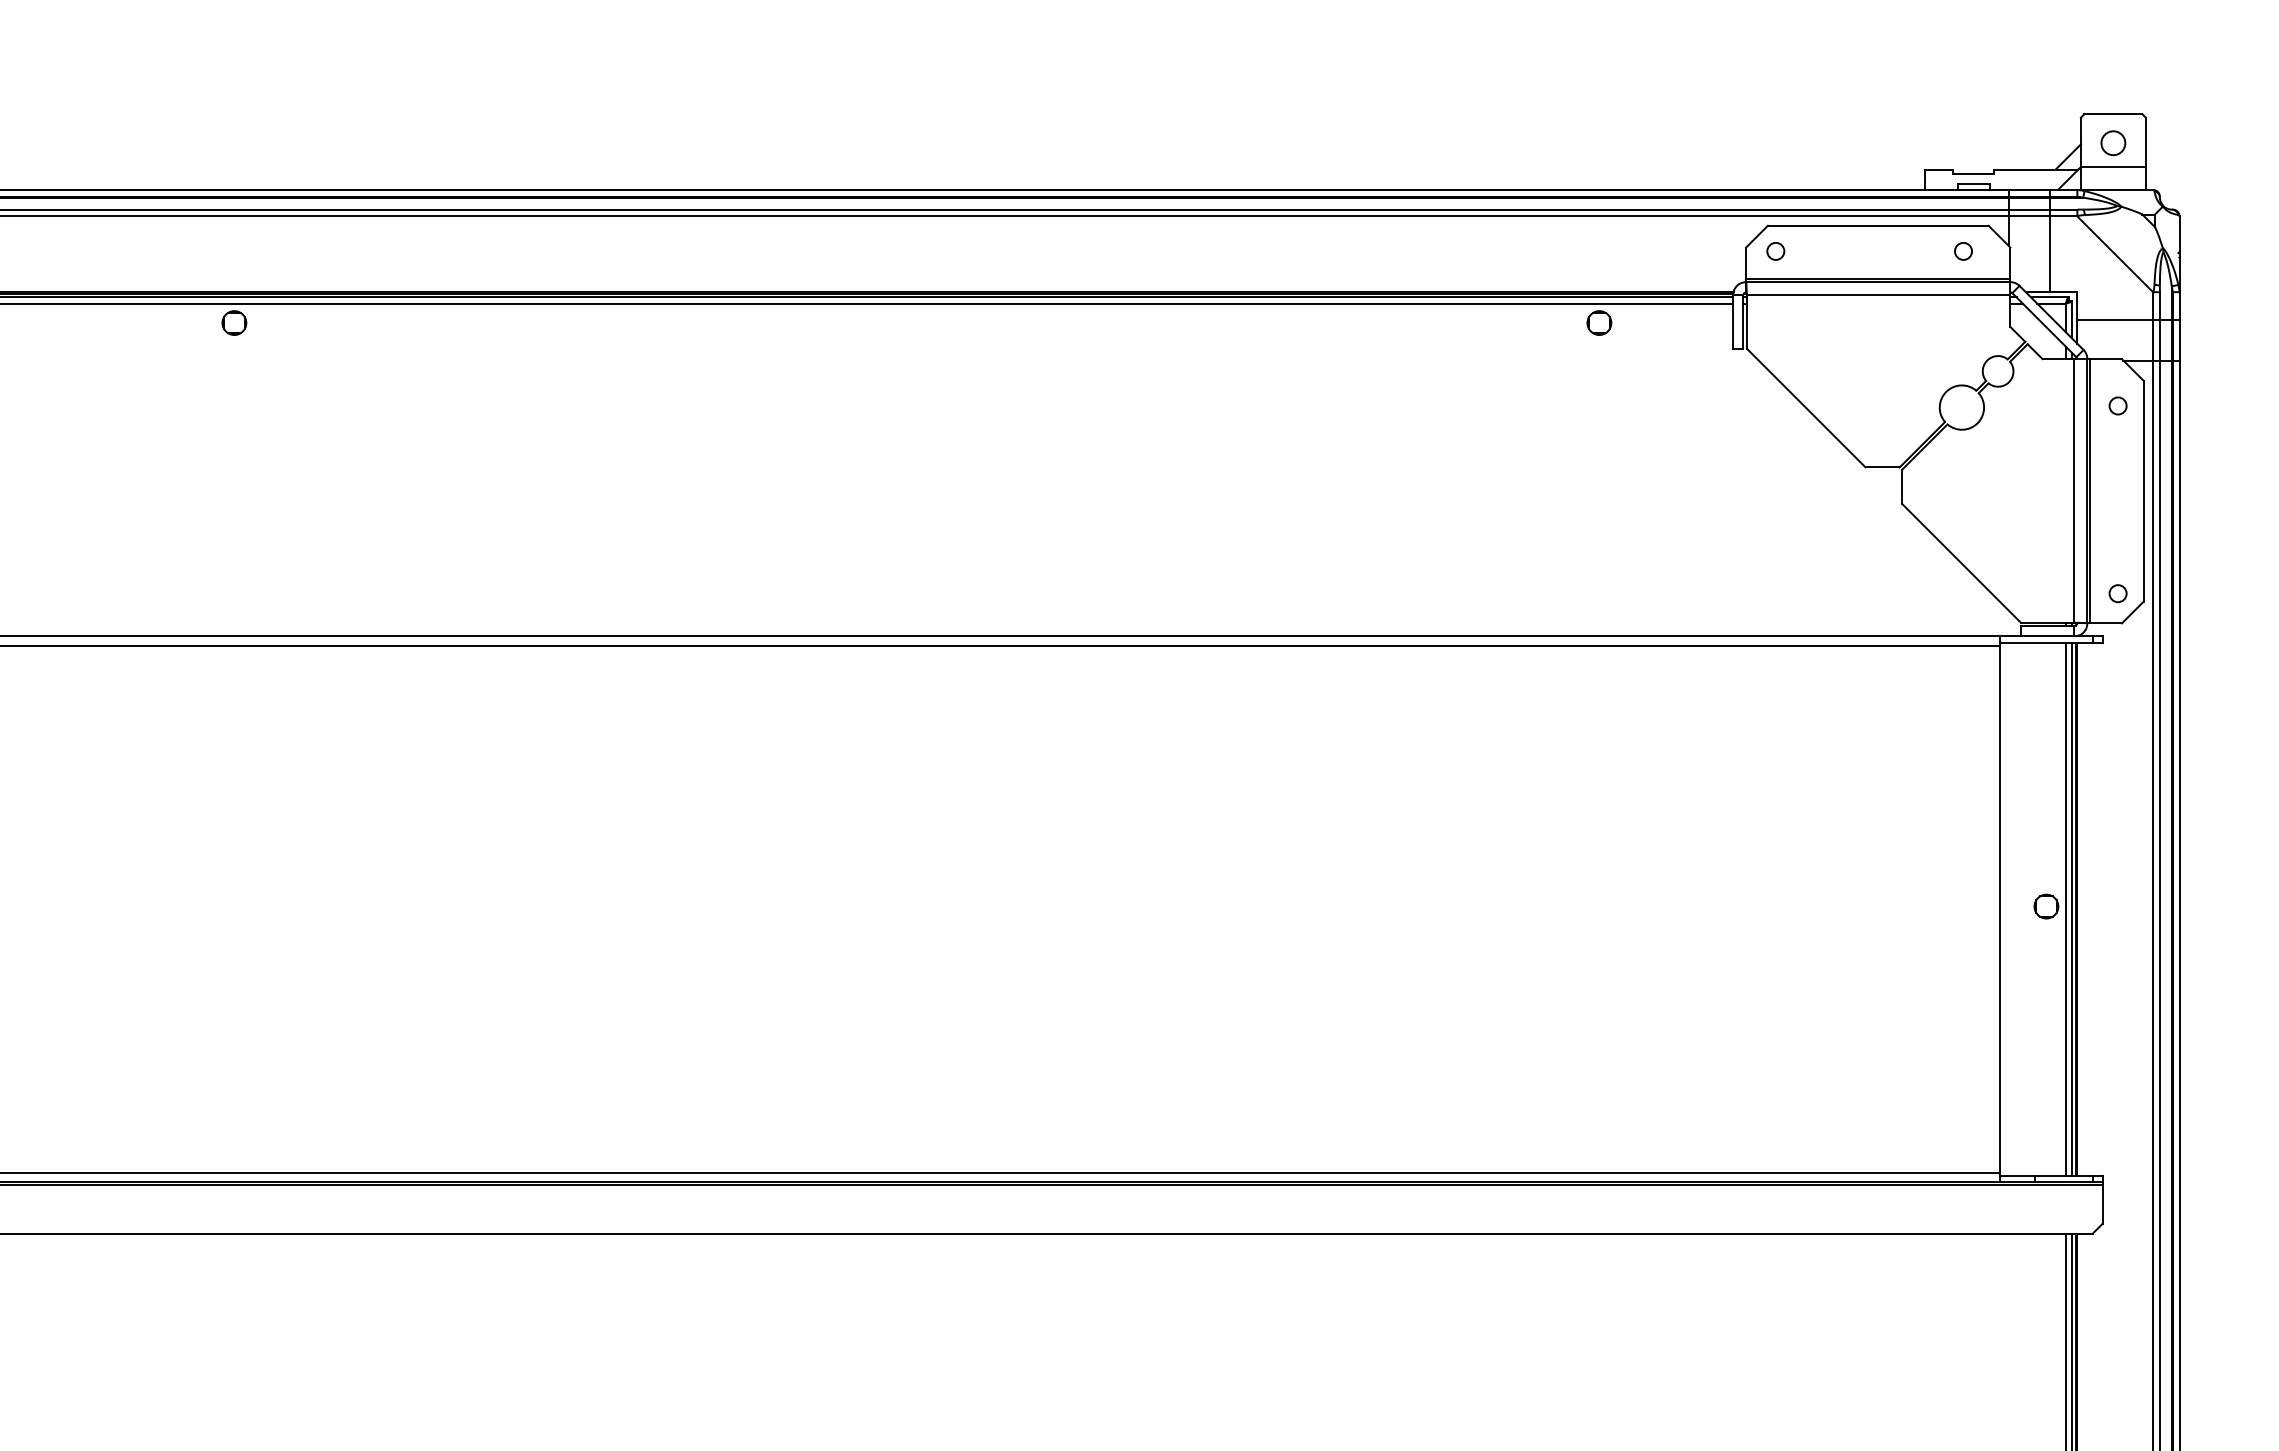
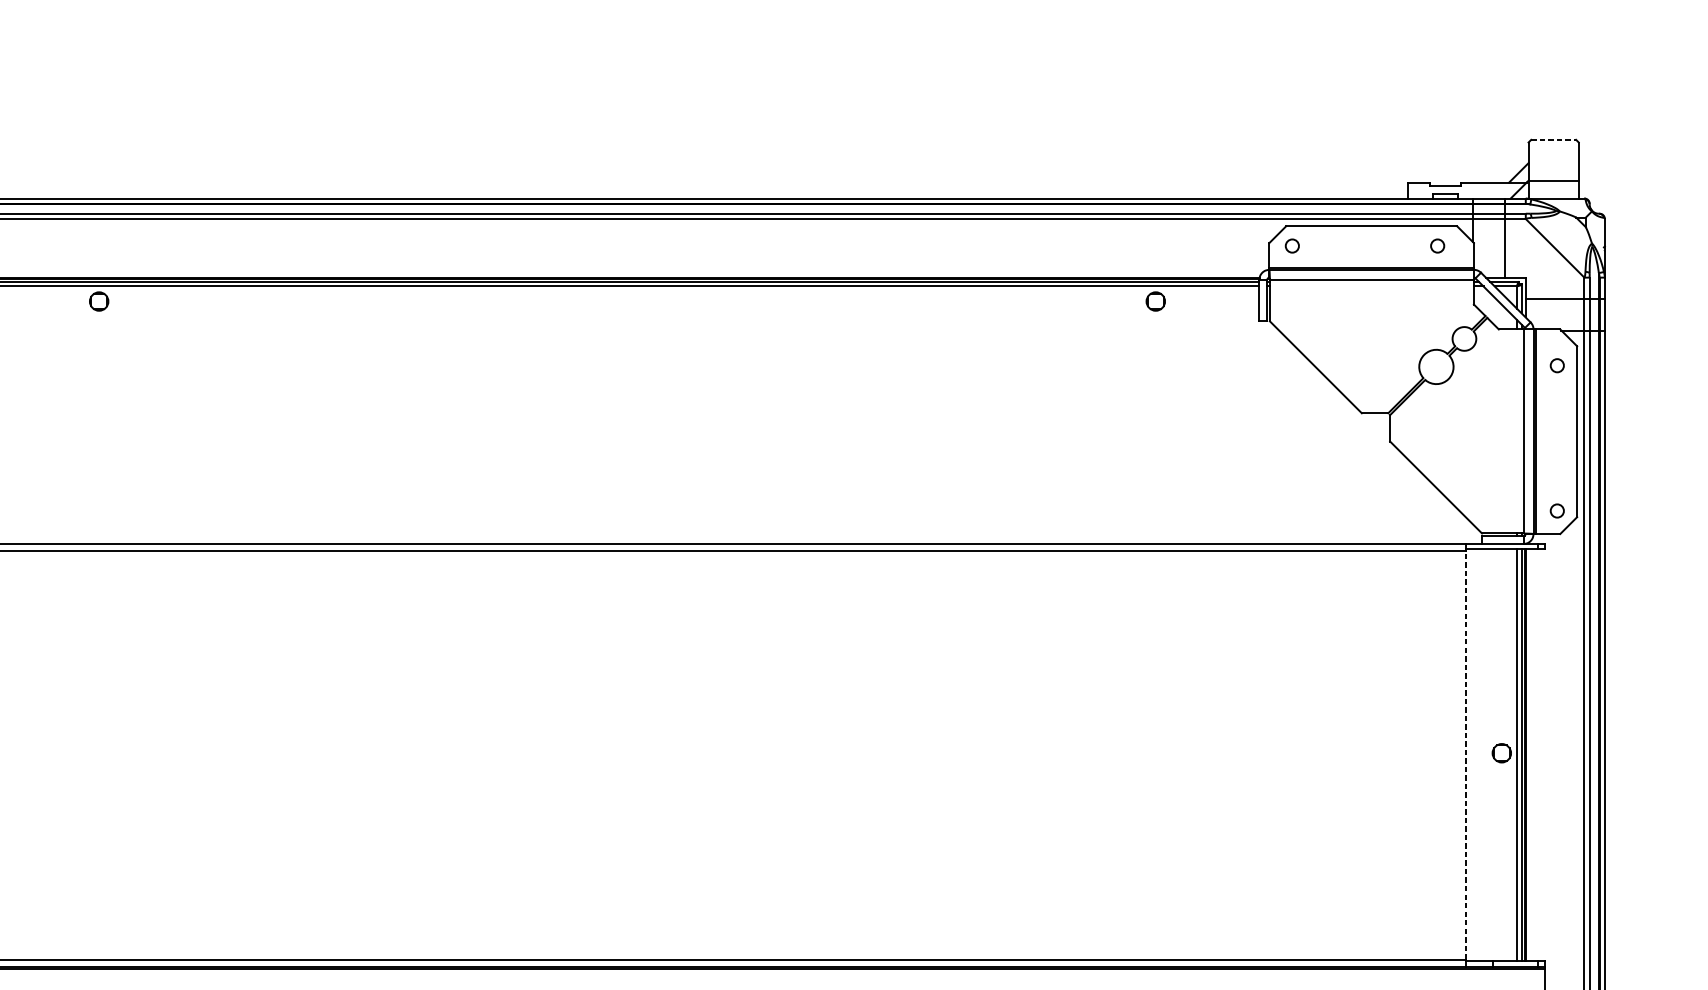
line: (2113, 114) -> (1553, 140), solid -> dashed
circle: (2113, 143) -> (1553, 162), removed
line: (2000, 909) -> (1466, 755), solid -> dashed

